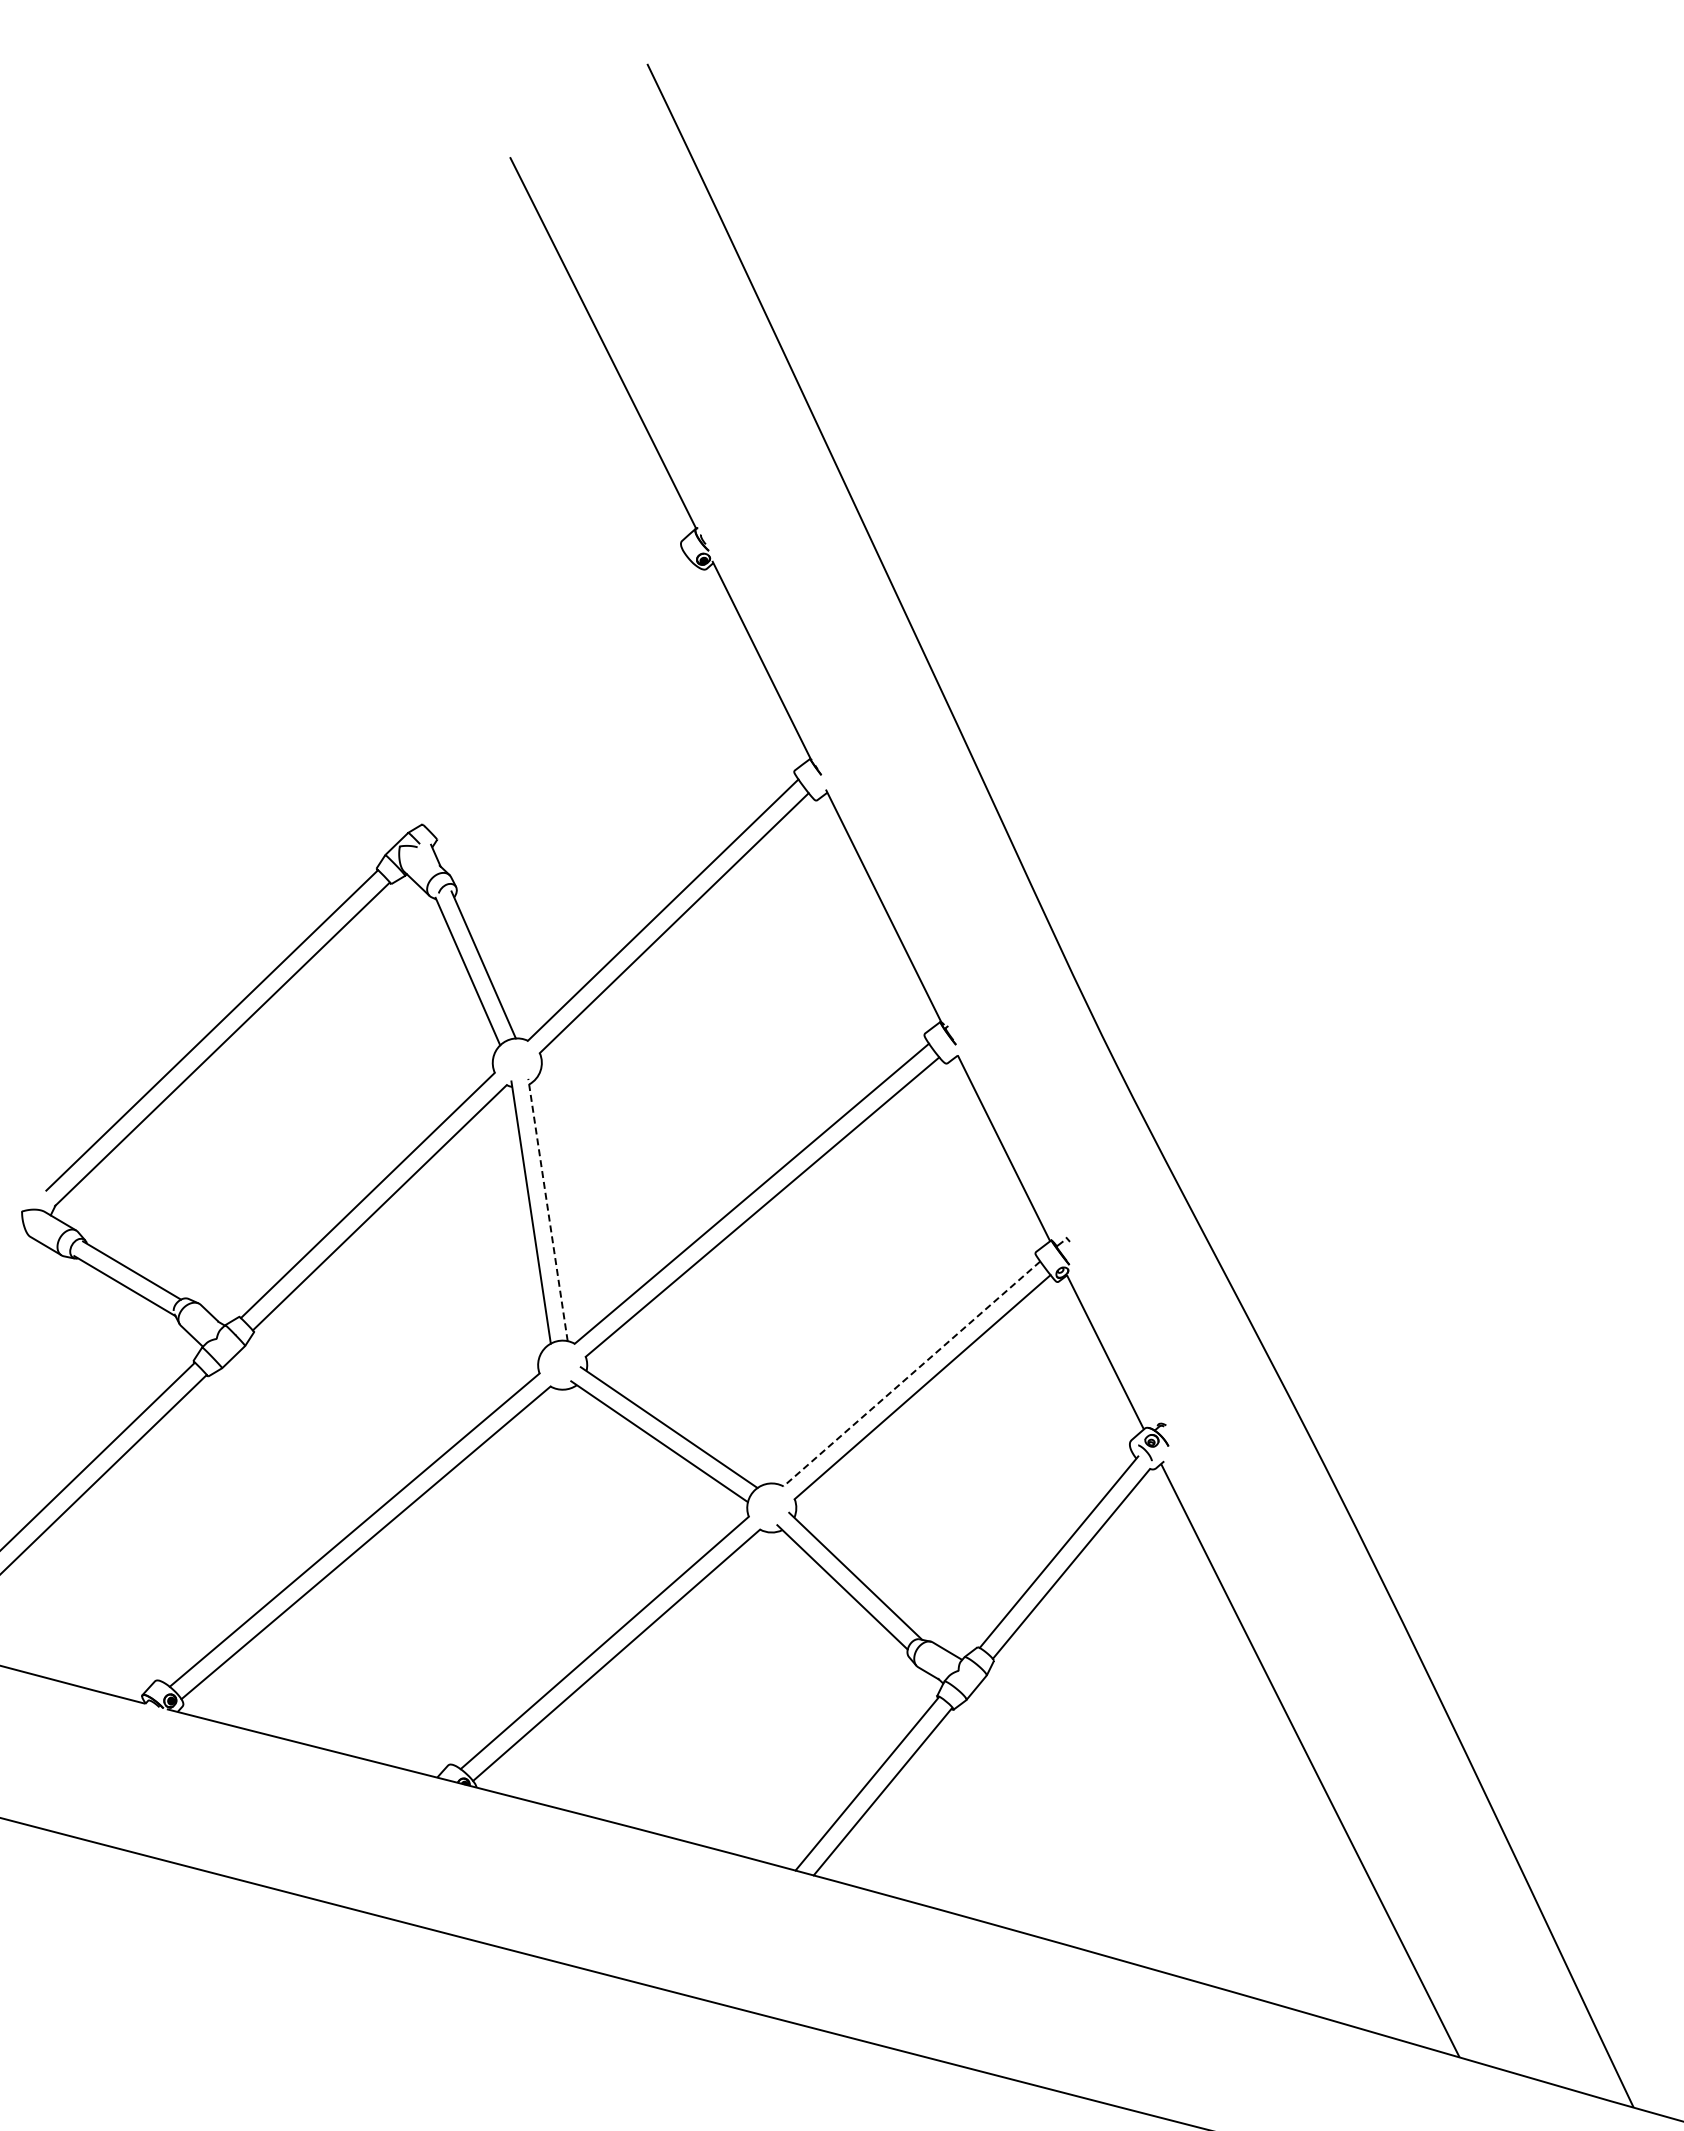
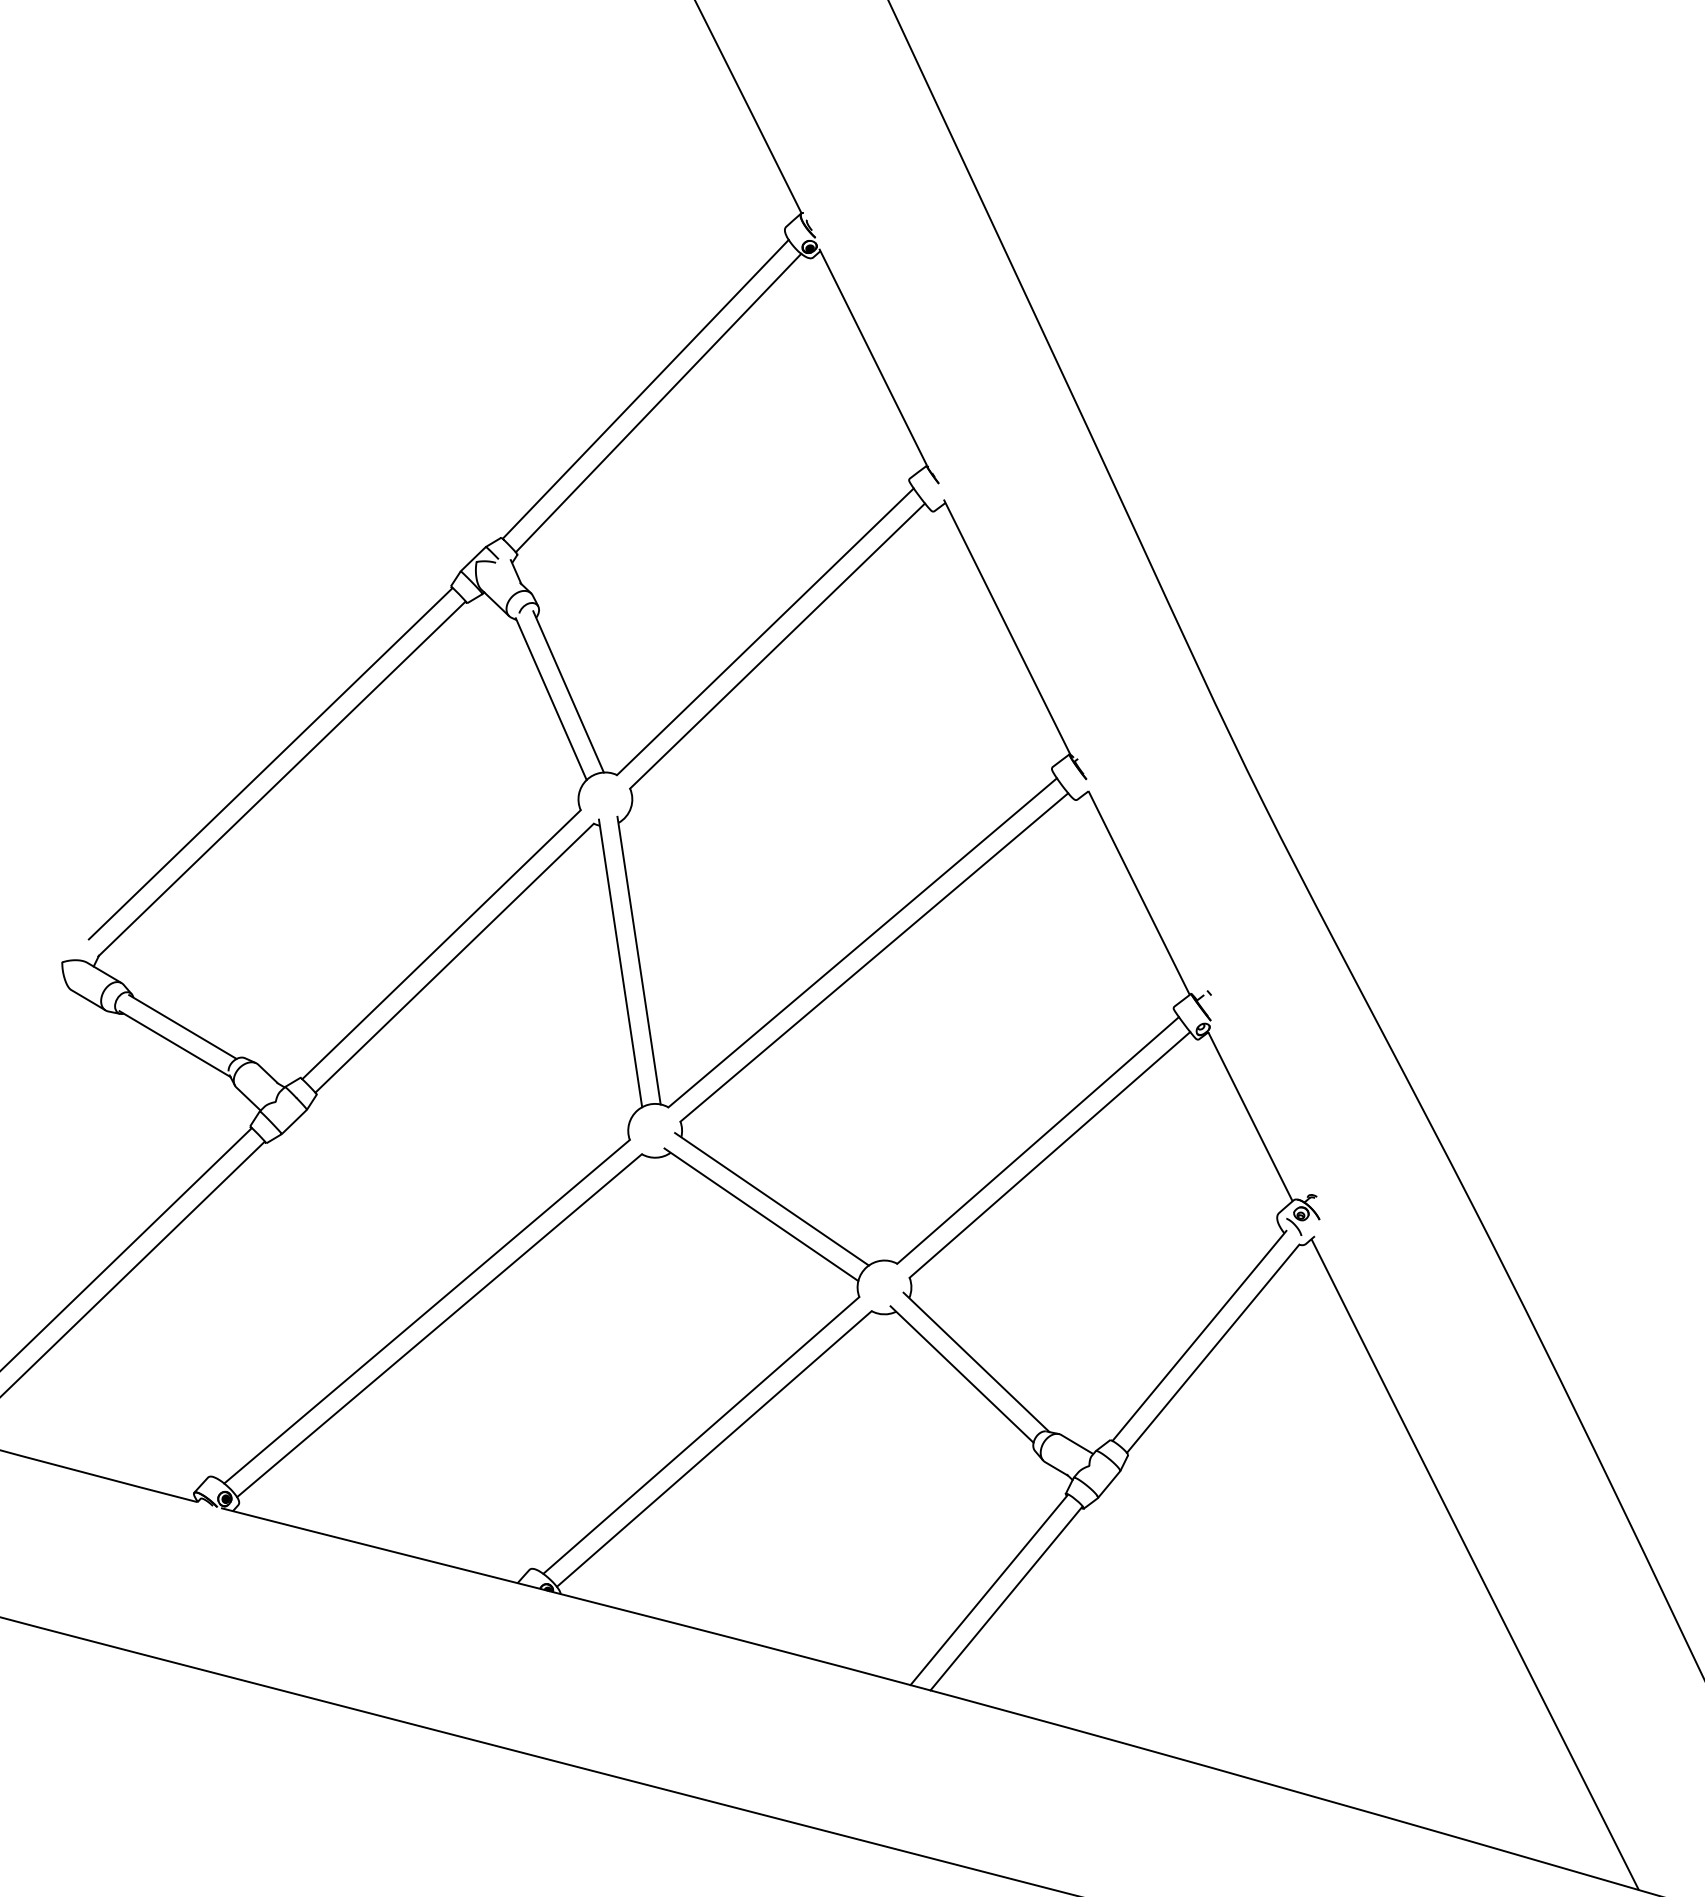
line: (553, 688) -> (645, 388), added
line: (565, 701) -> (658, 402), added
line: (548, 1210) -> (639, 961), dashed -> solid
line: (911, 1373) -> (1037, 1139), dashed -> solid

